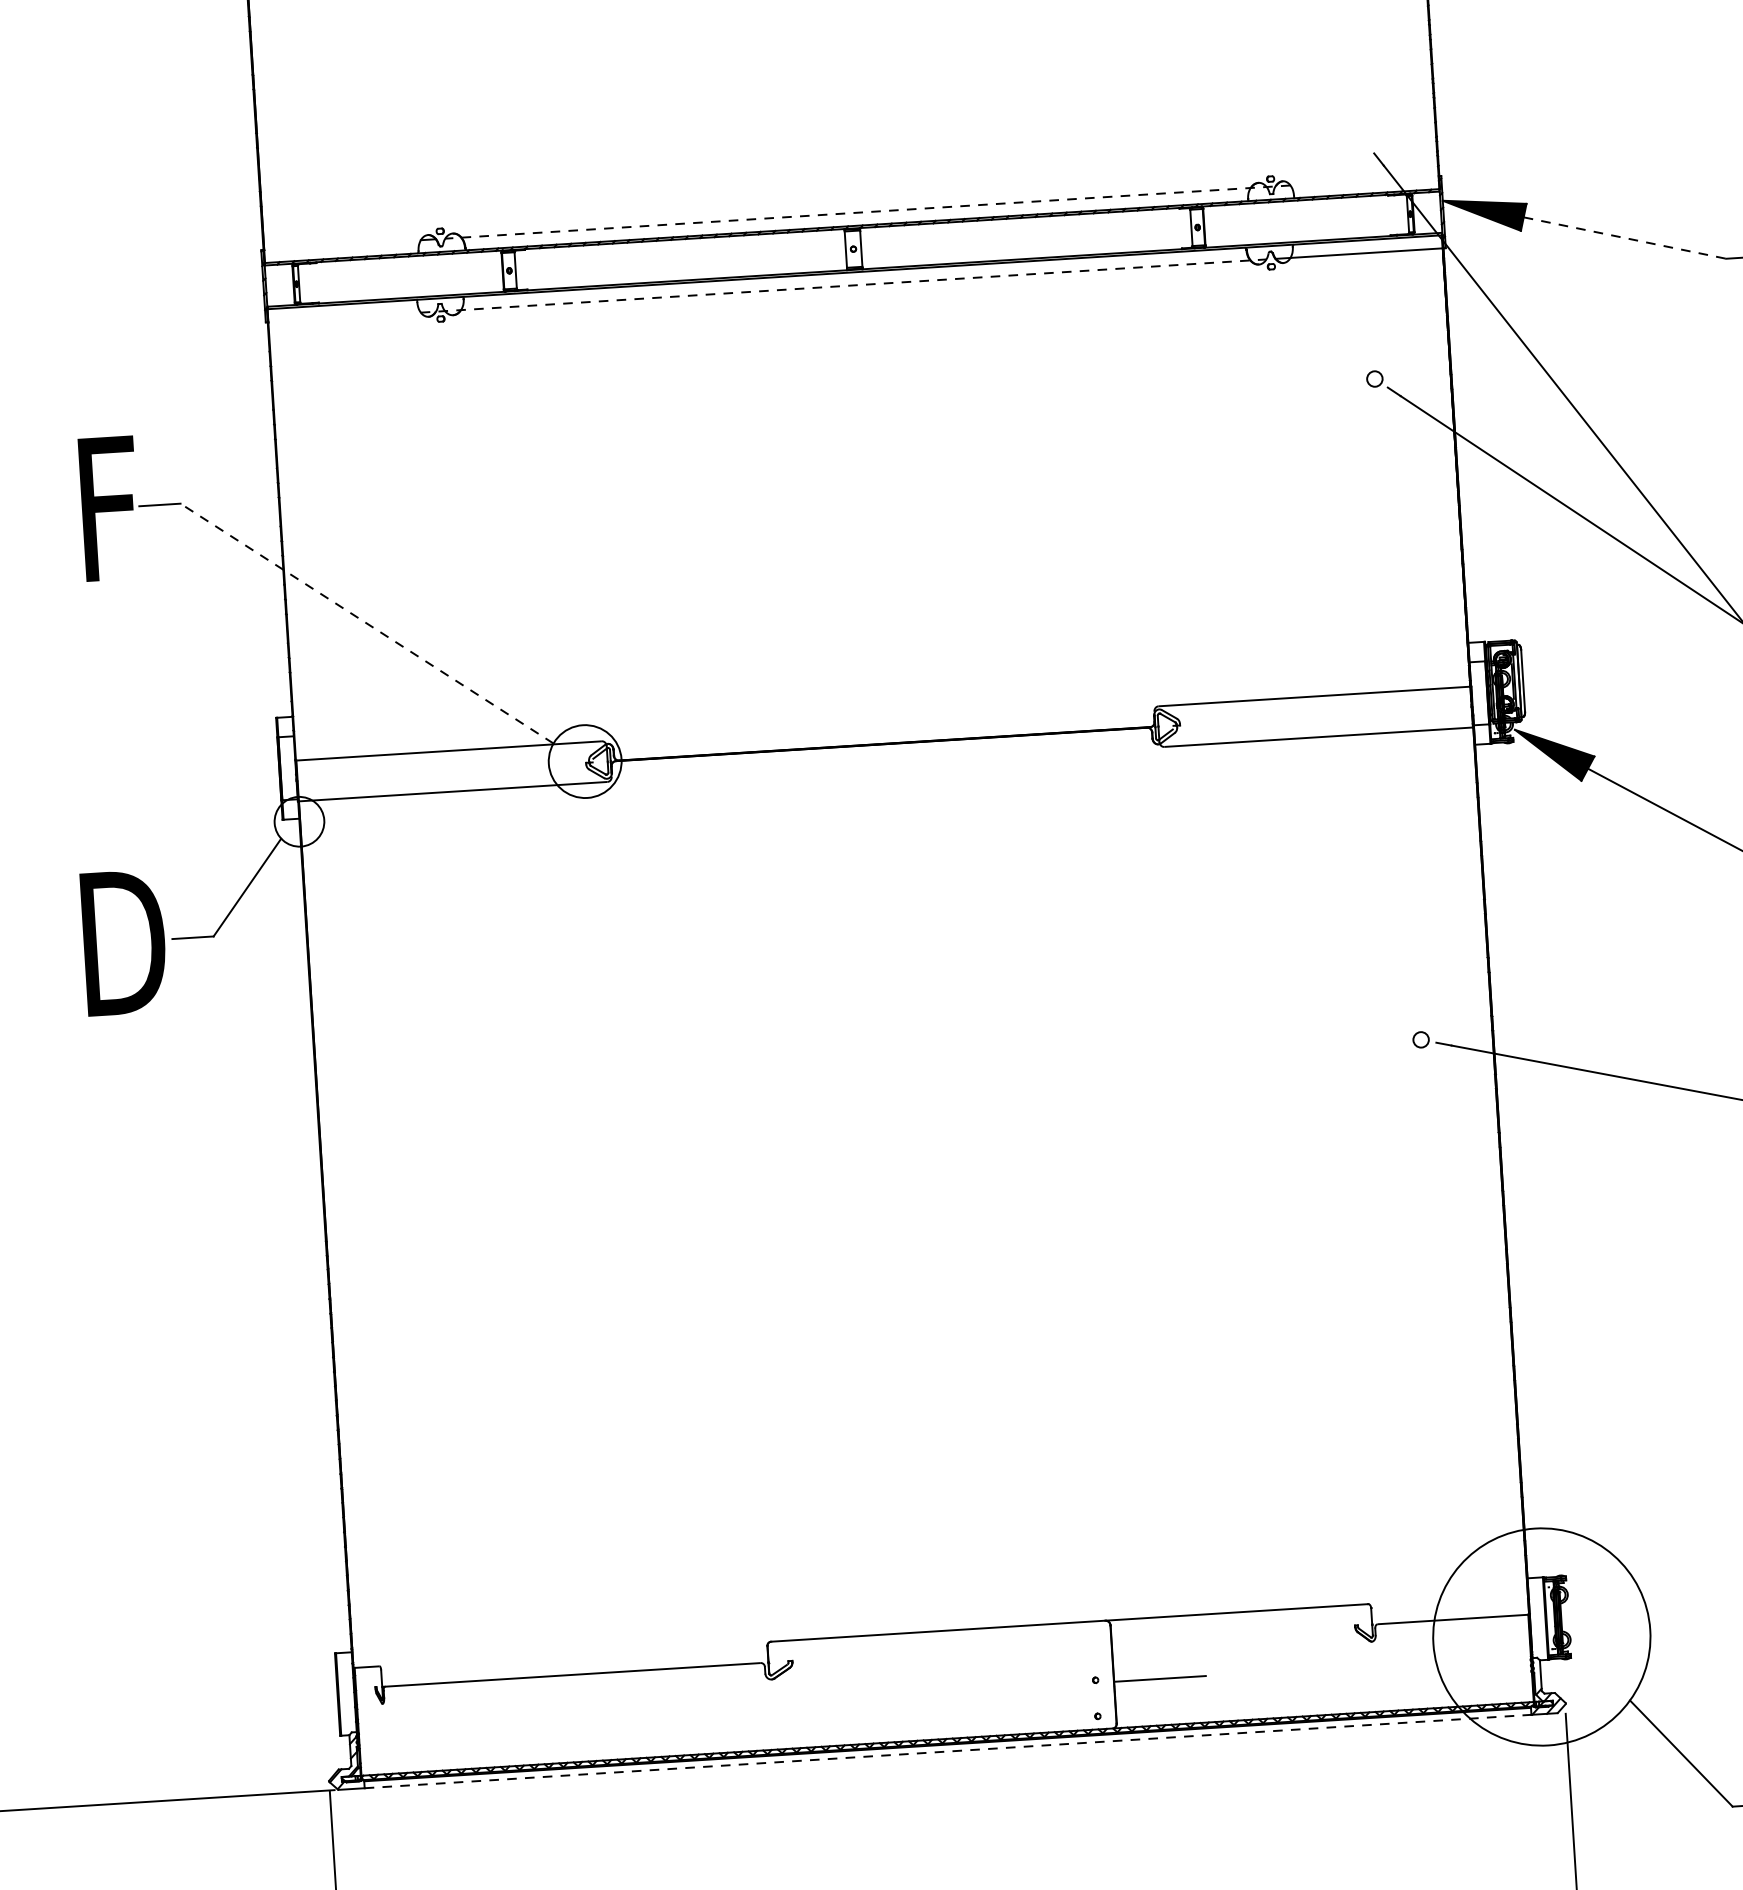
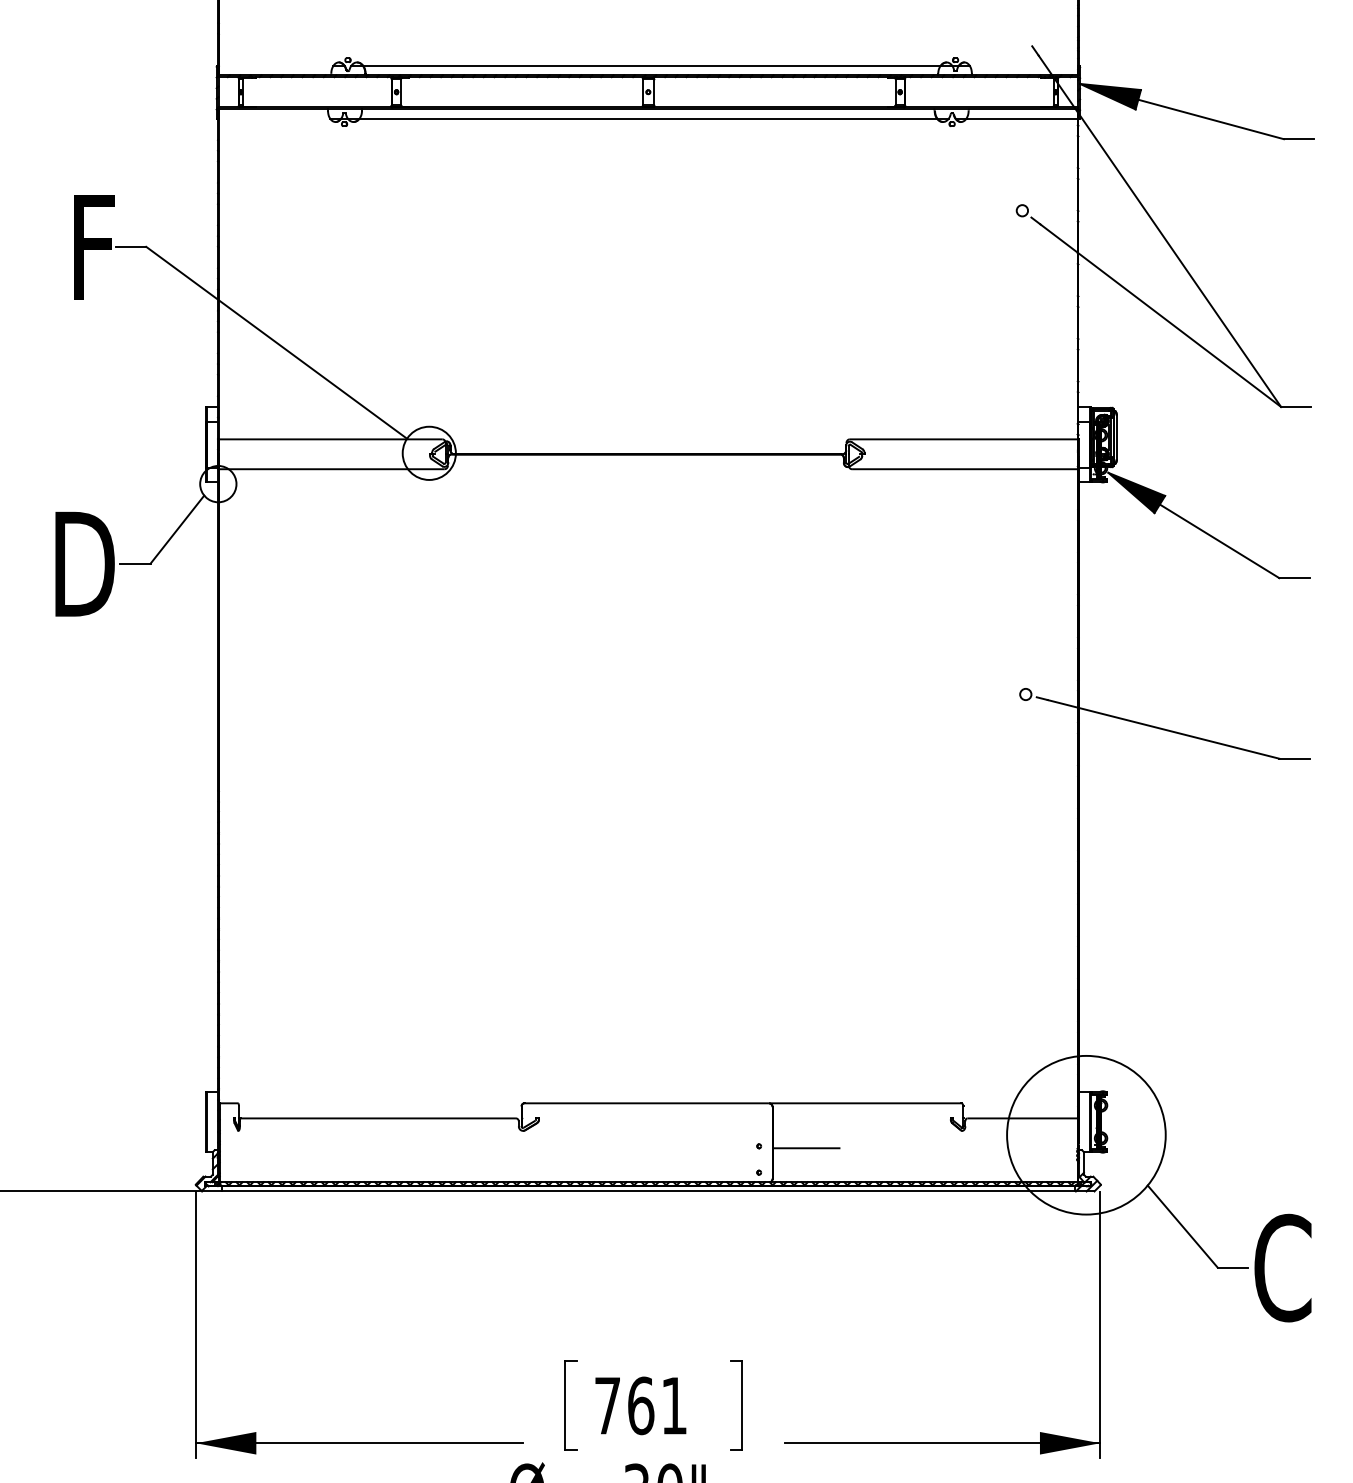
line: (867, 211) -> (660, 65), dashed -> solid
line: (1625, 238) -> (1211, 119), dashed -> solid
line: (843, 285) -> (639, 118), dashed -> solid
line: (366, 623) -> (276, 342), dashed -> solid
line: (948, 1751) -> (648, 1191), dashed -> solid

